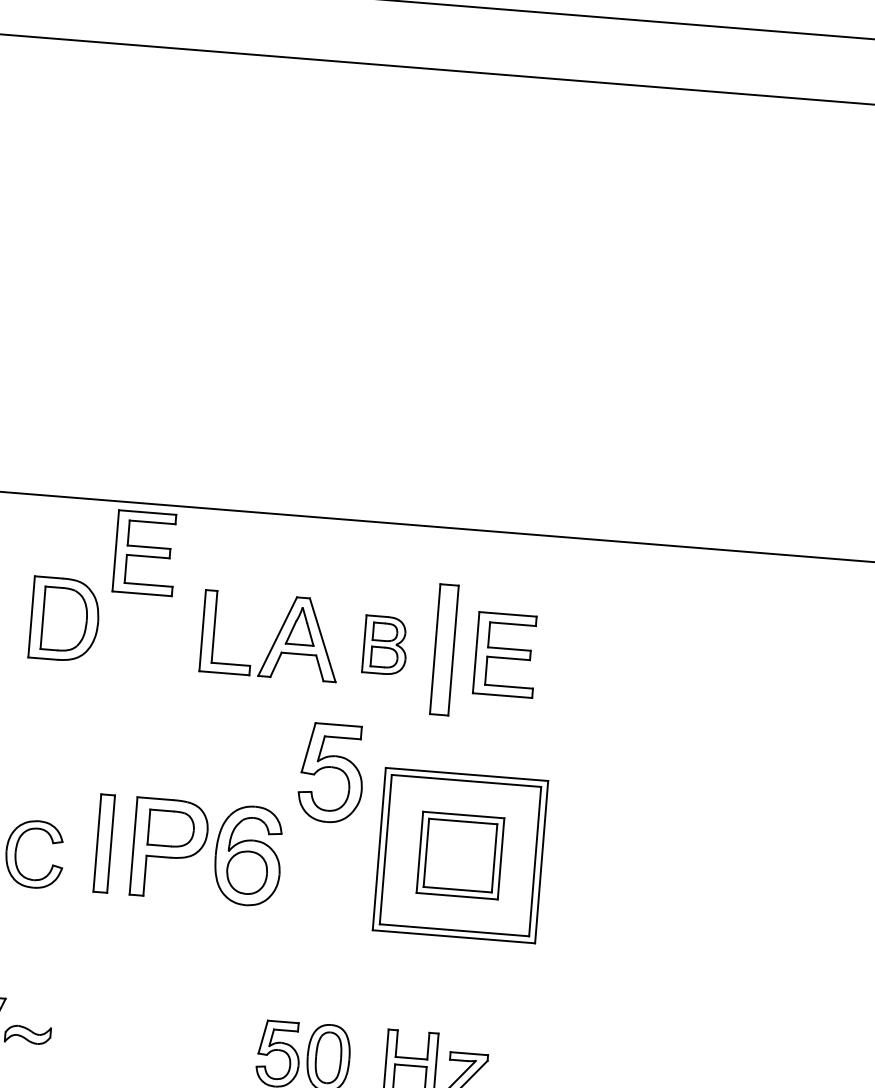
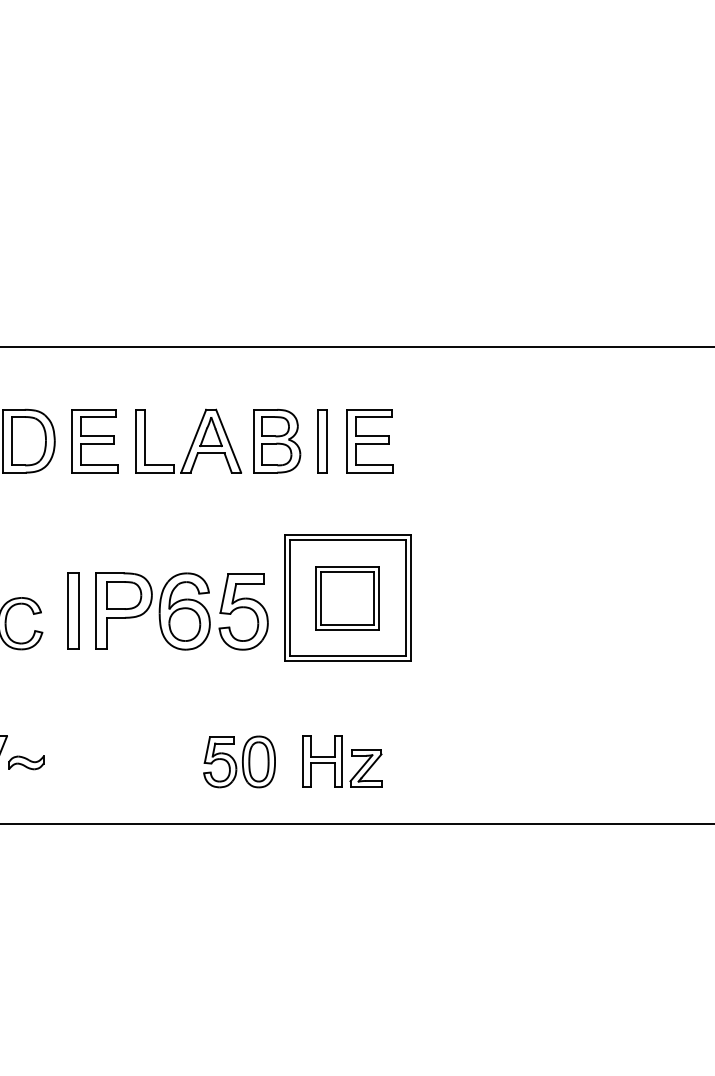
part: (144, 553) -> (94, 441), moved
part: (385, 645) -> (277, 441), size x1.43
part: (443, 650) -> (322, 441), size x0.62
part: (331, 772) -> (243, 611), moved

